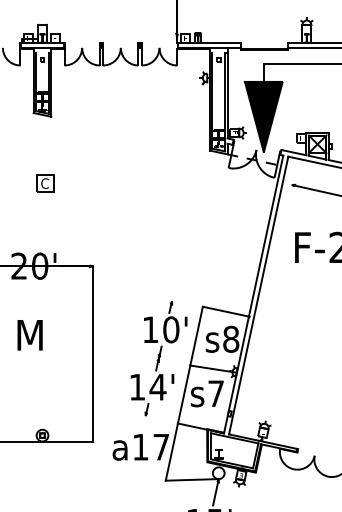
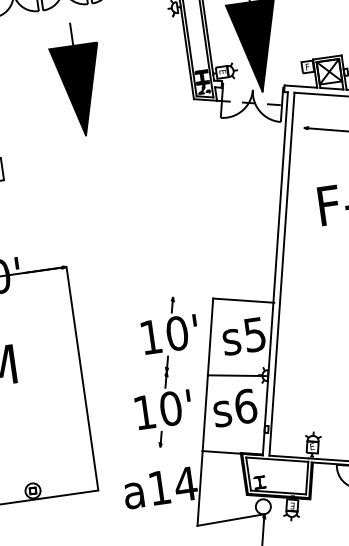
part: (122, 122) -> (77, 79), added
text: (231, 338) -> (255, 333), s8 -> s5
text: (157, 386) -> (170, 407), 14' -> 10'
text: (216, 393) -> (246, 406), s7 -> s6
text: (160, 447) -> (184, 484), a17 -> a14

